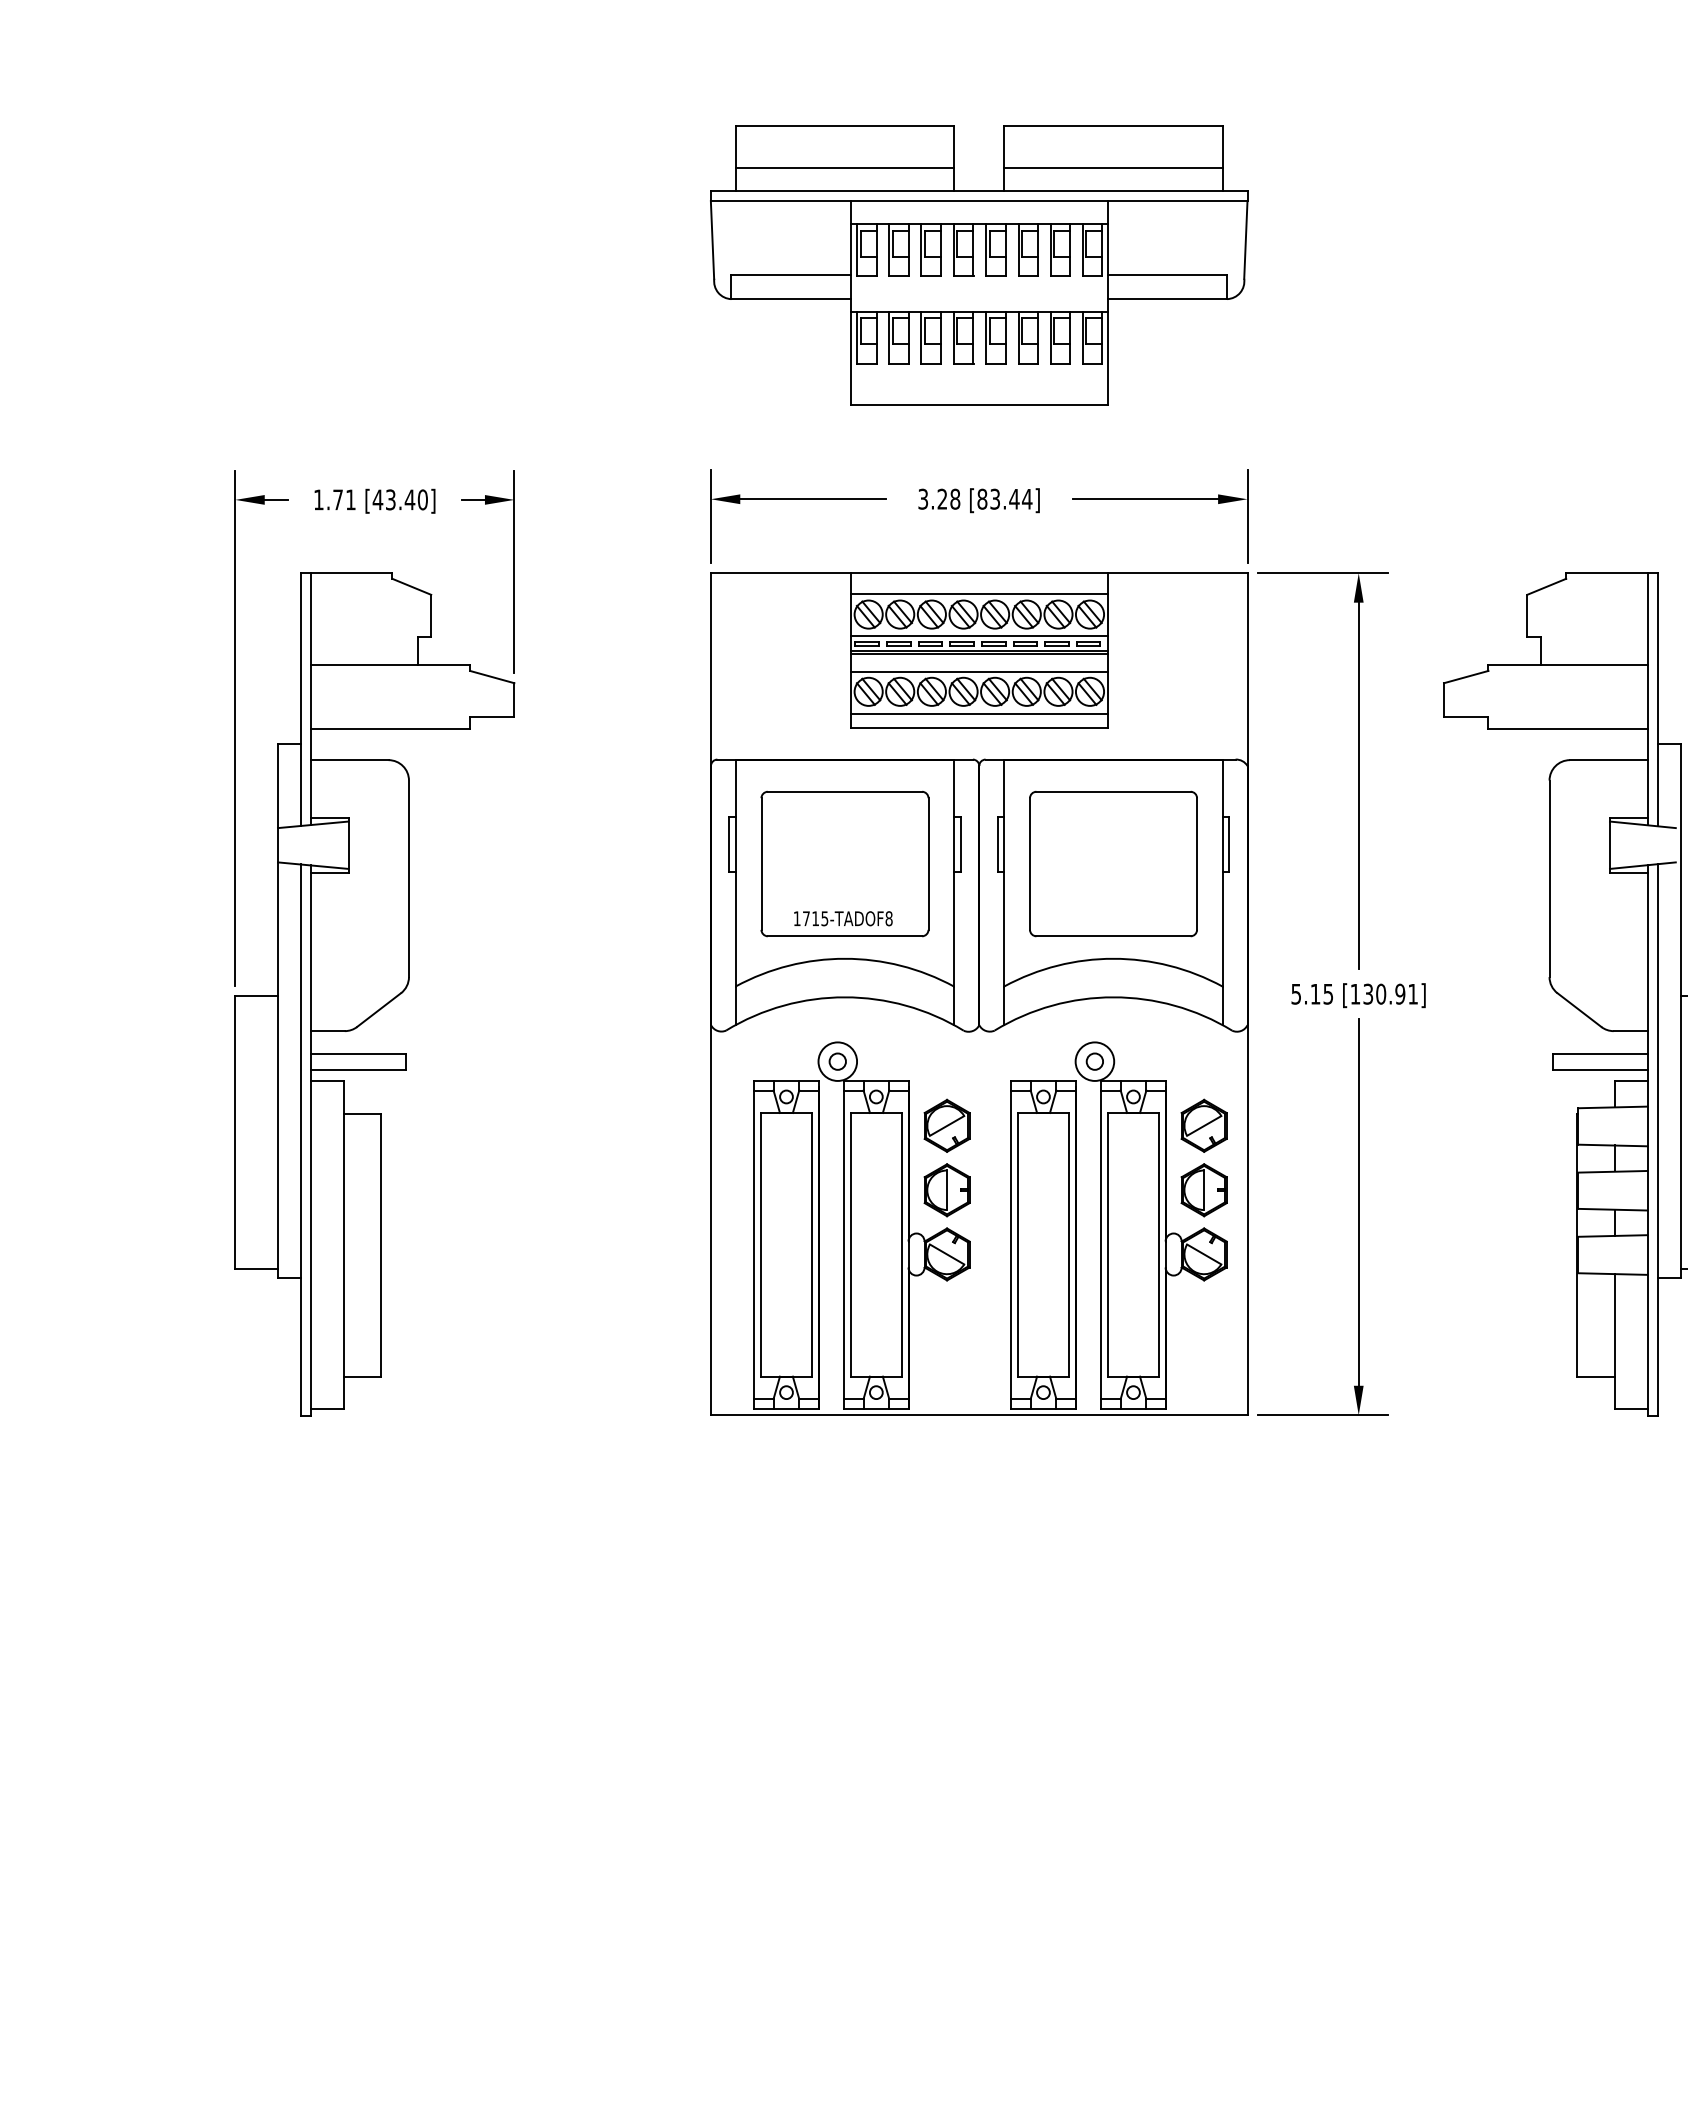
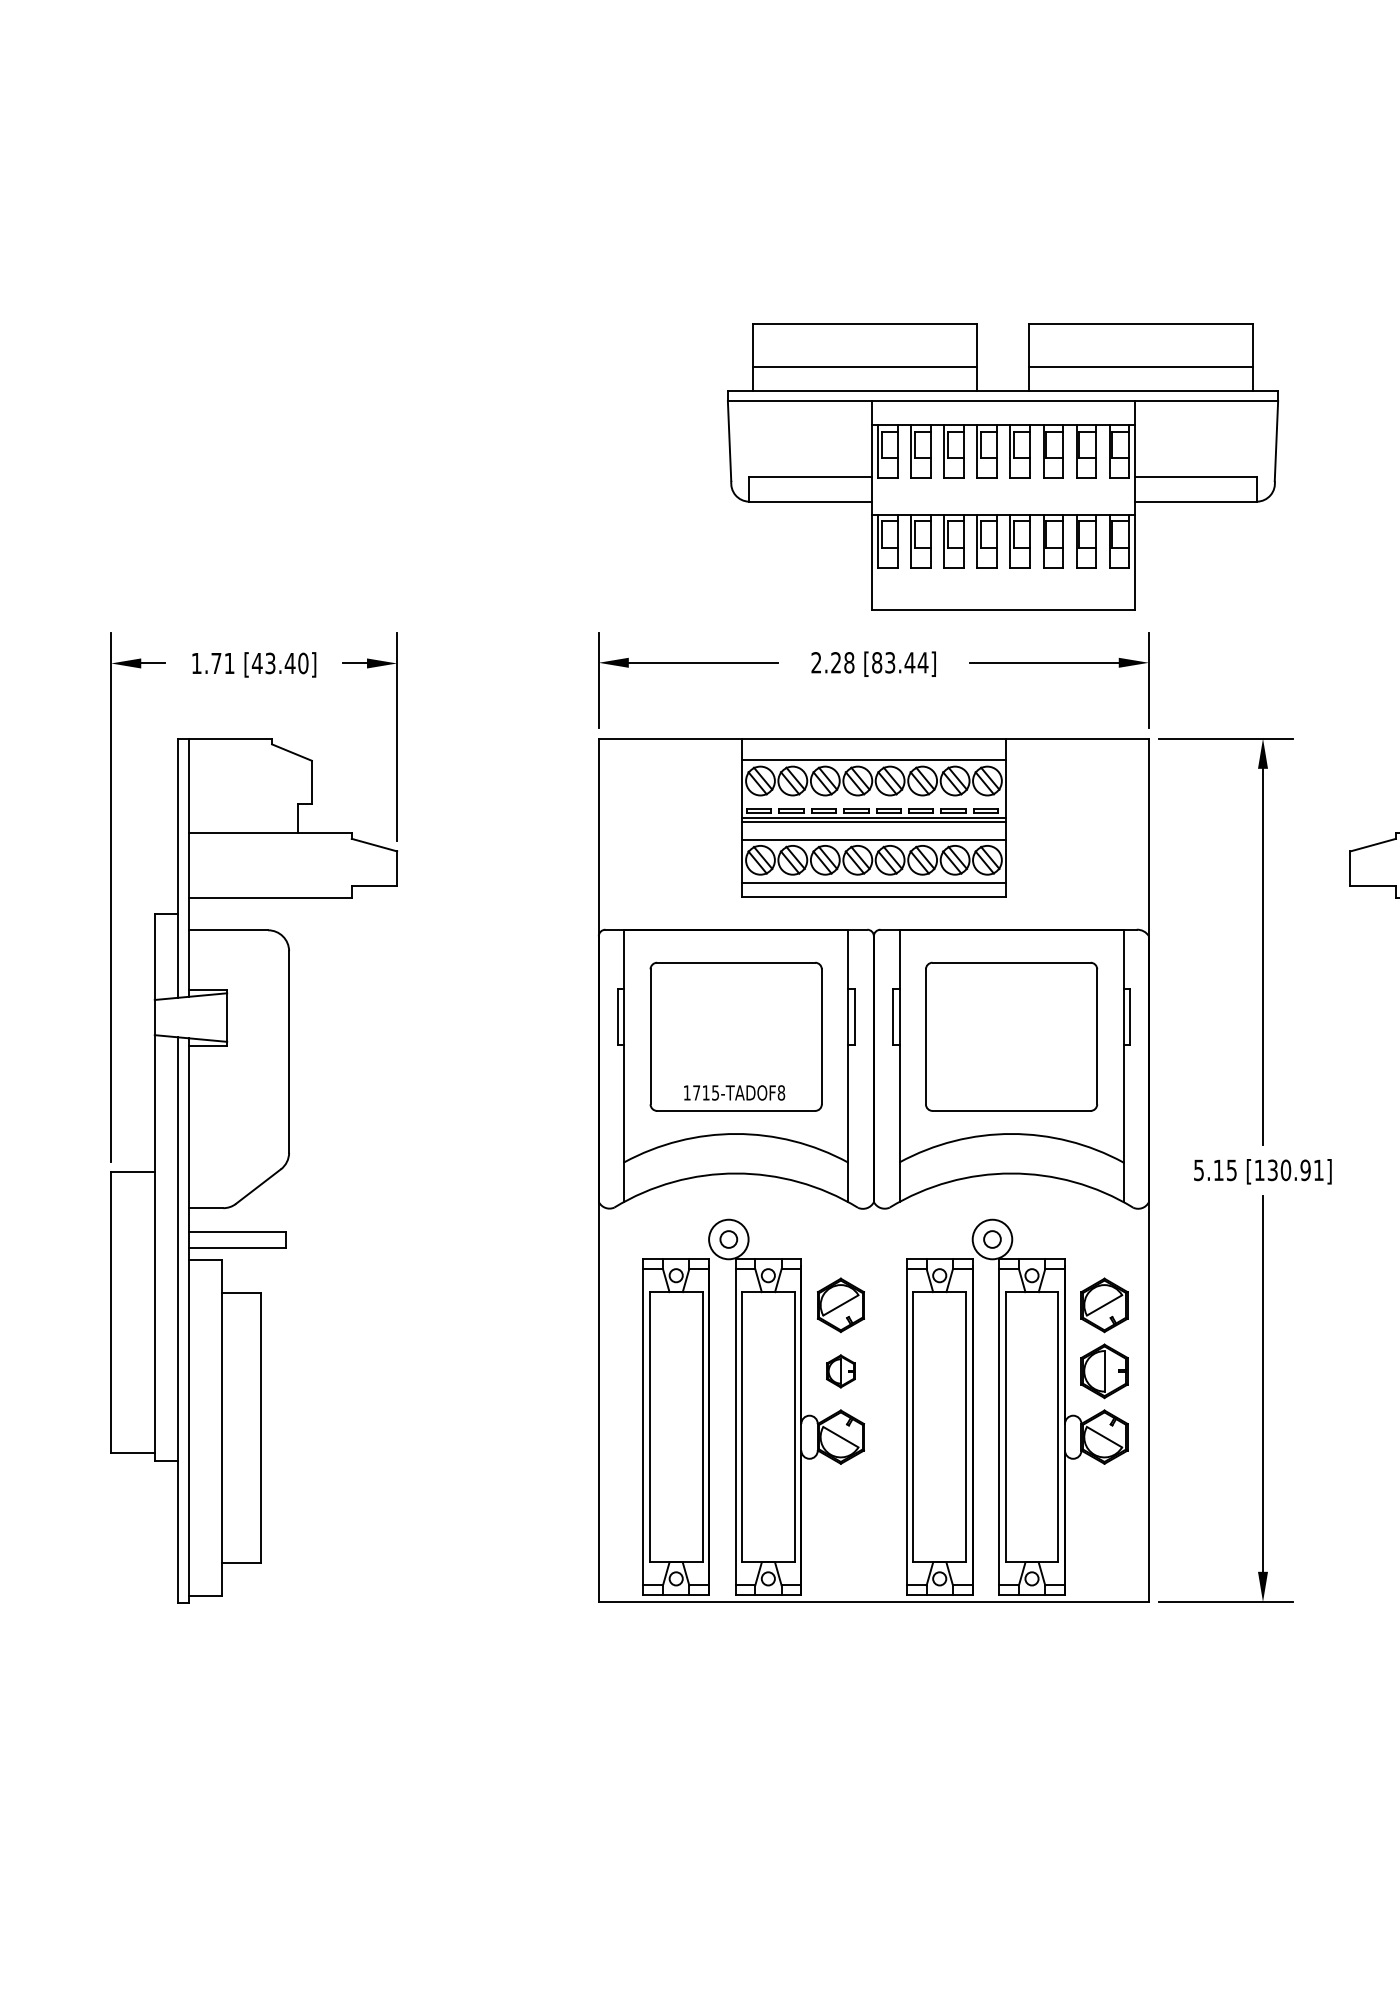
part: (979, 265) -> (1003, 467), moved
text: (923, 499) -> (816, 663), 3.28 -> 2.28
line: (979, 636) -> (874, 803), removed
part: (946, 1190) -> (840, 1371), size x0.6

